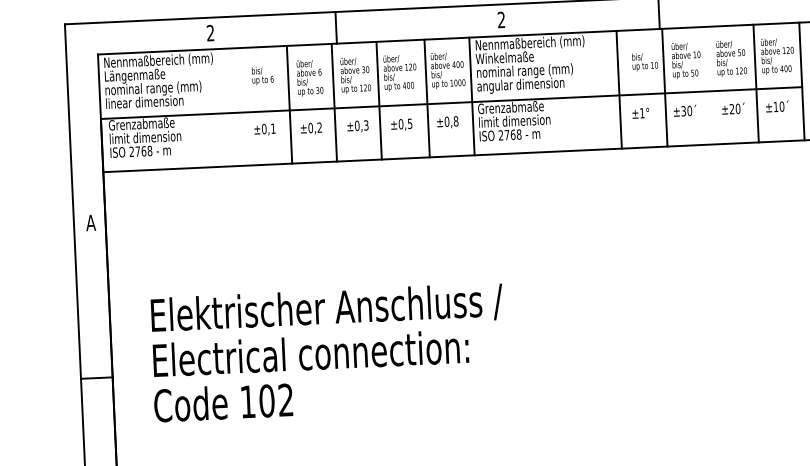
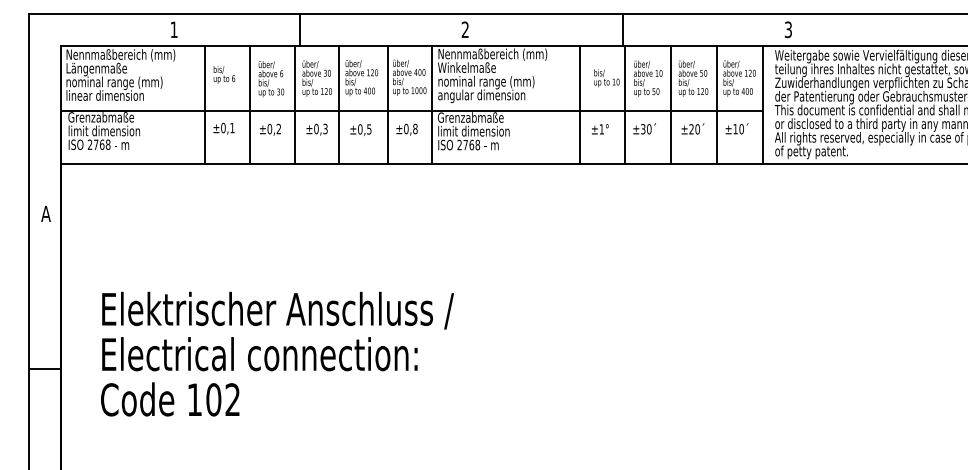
text: (209, 32) -> (173, 29), 2 -> 1
line: (710, 85) -> (671, 104), added
line: (244, 106) -> (204, 104), added

